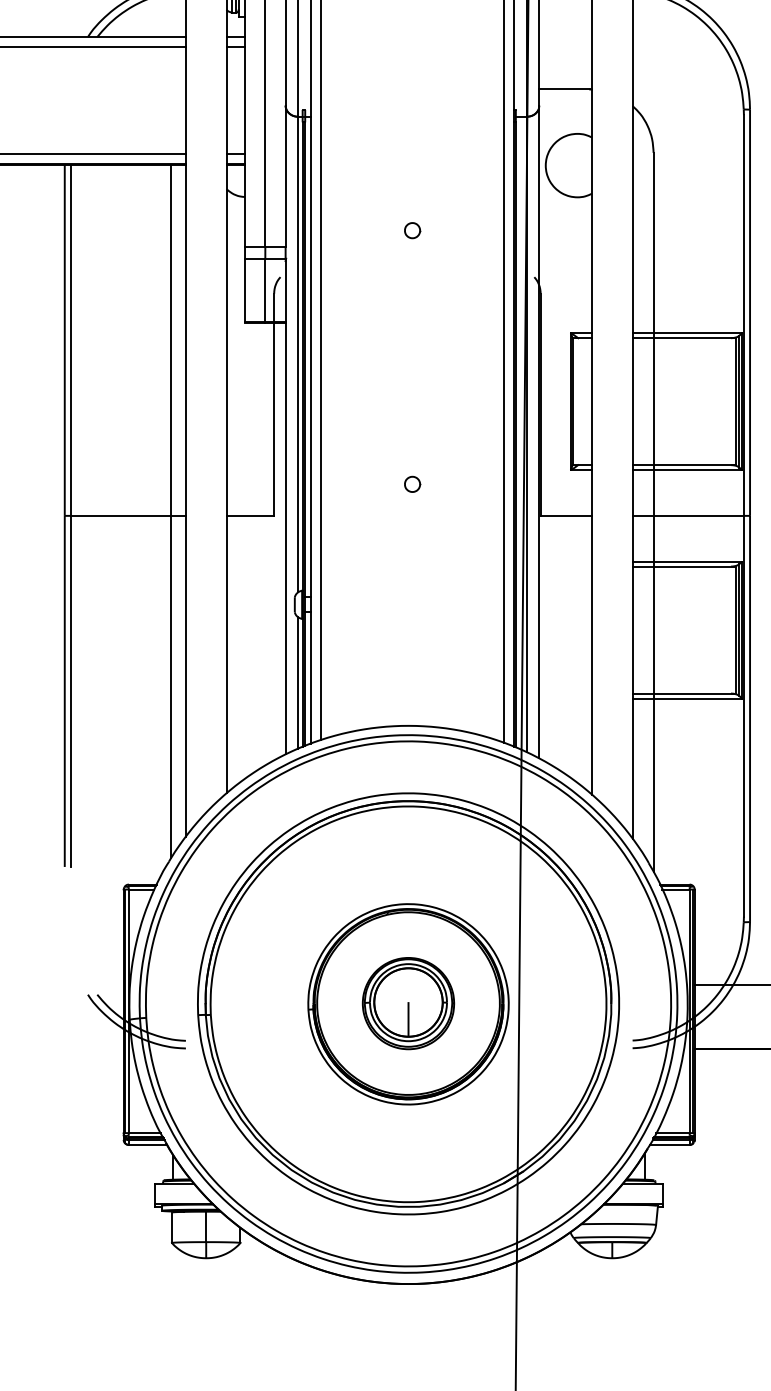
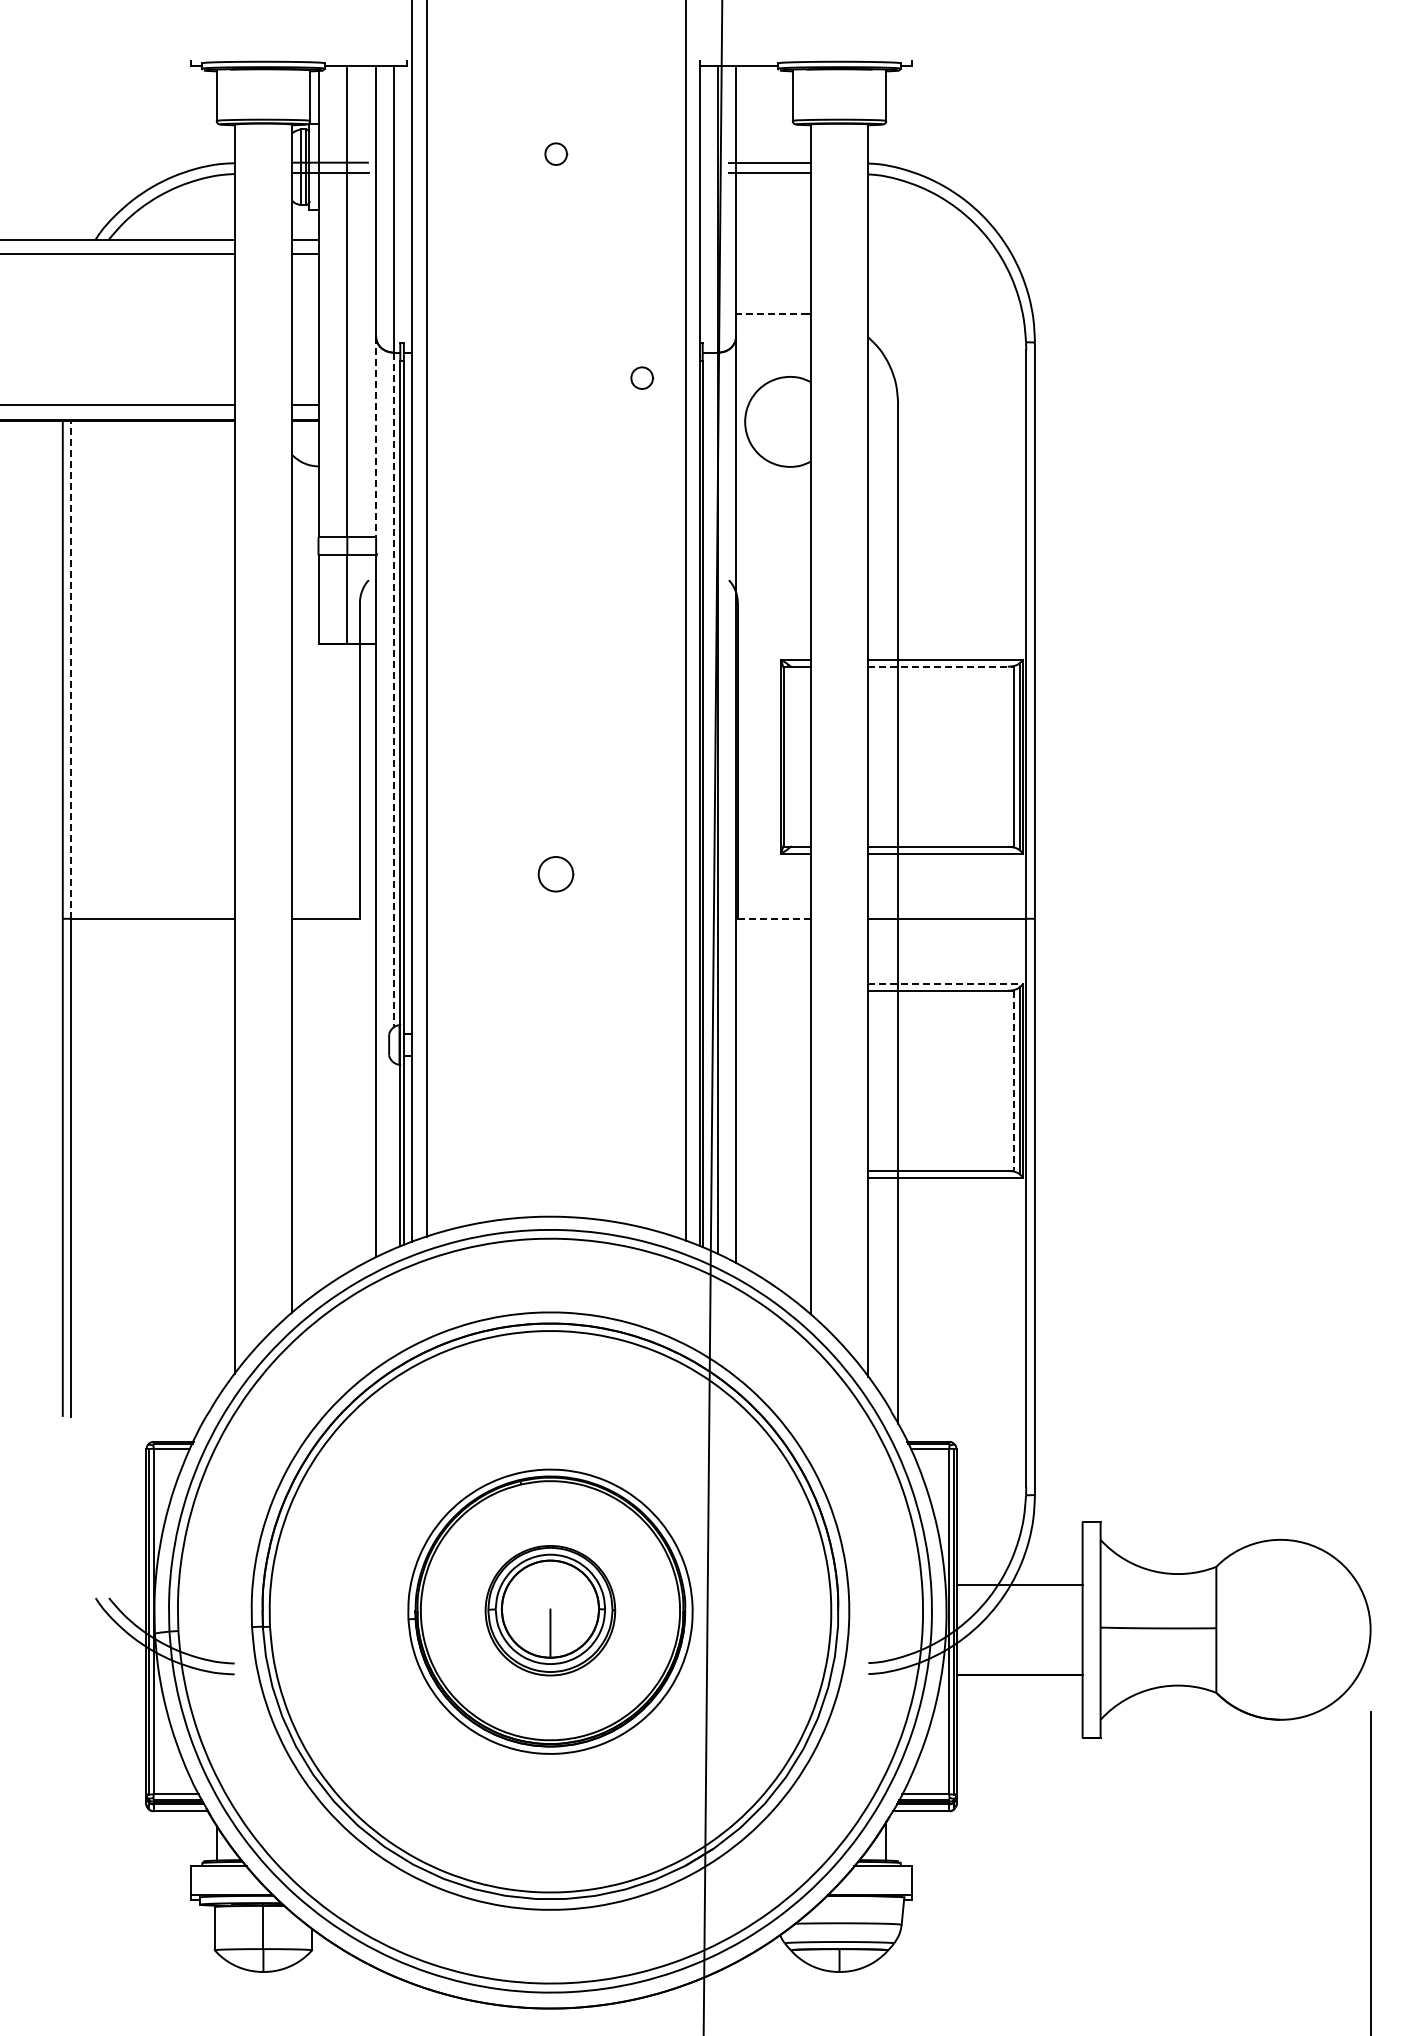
line: (564, 89) -> (771, 313), solid -> dashed
line: (285, 175) -> (376, 436), solid -> dashed
part: (412, 230) -> (642, 377), moved
line: (684, 338) -> (941, 666), solid -> dashed
line: (70, 340) -> (71, 669), solid -> dashed
line: (298, 354) -> (394, 690), solid -> dashed
part: (412, 483) -> (556, 873), size x1.6
line: (171, 510) -> (214, 911), removed
line: (565, 515) -> (773, 918), solid -> dashed
line: (686, 561) -> (945, 983), solid -> dashed
line: (735, 630) -> (1014, 1081), solid -> dashed
line: (298, 682) -> (394, 1155), removed

